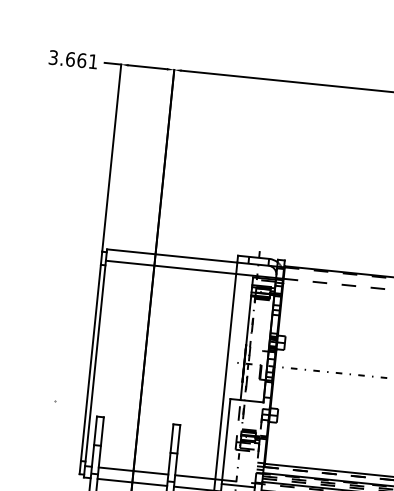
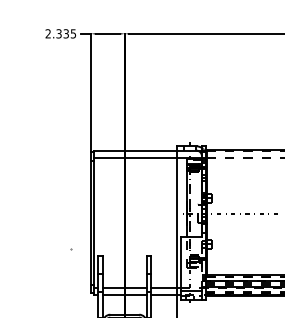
text: (72, 59) -> (60, 33), 3.661 -> 2.335

